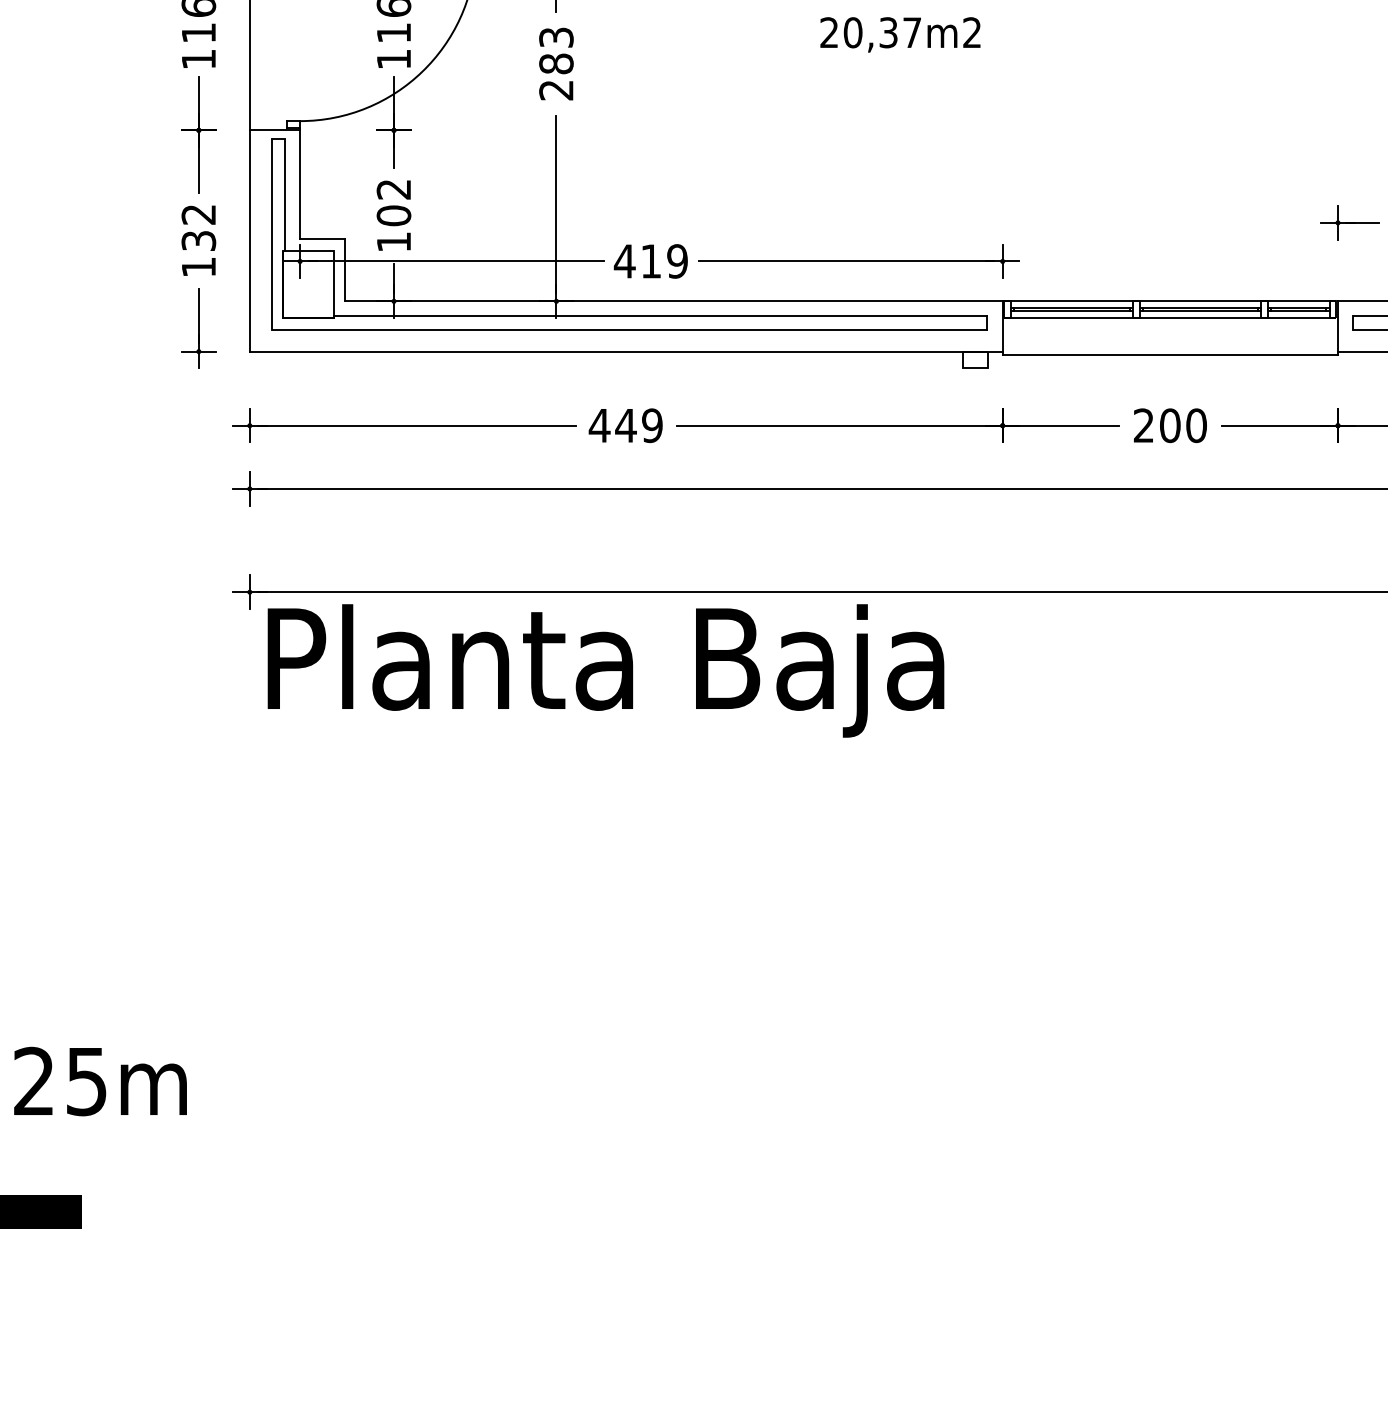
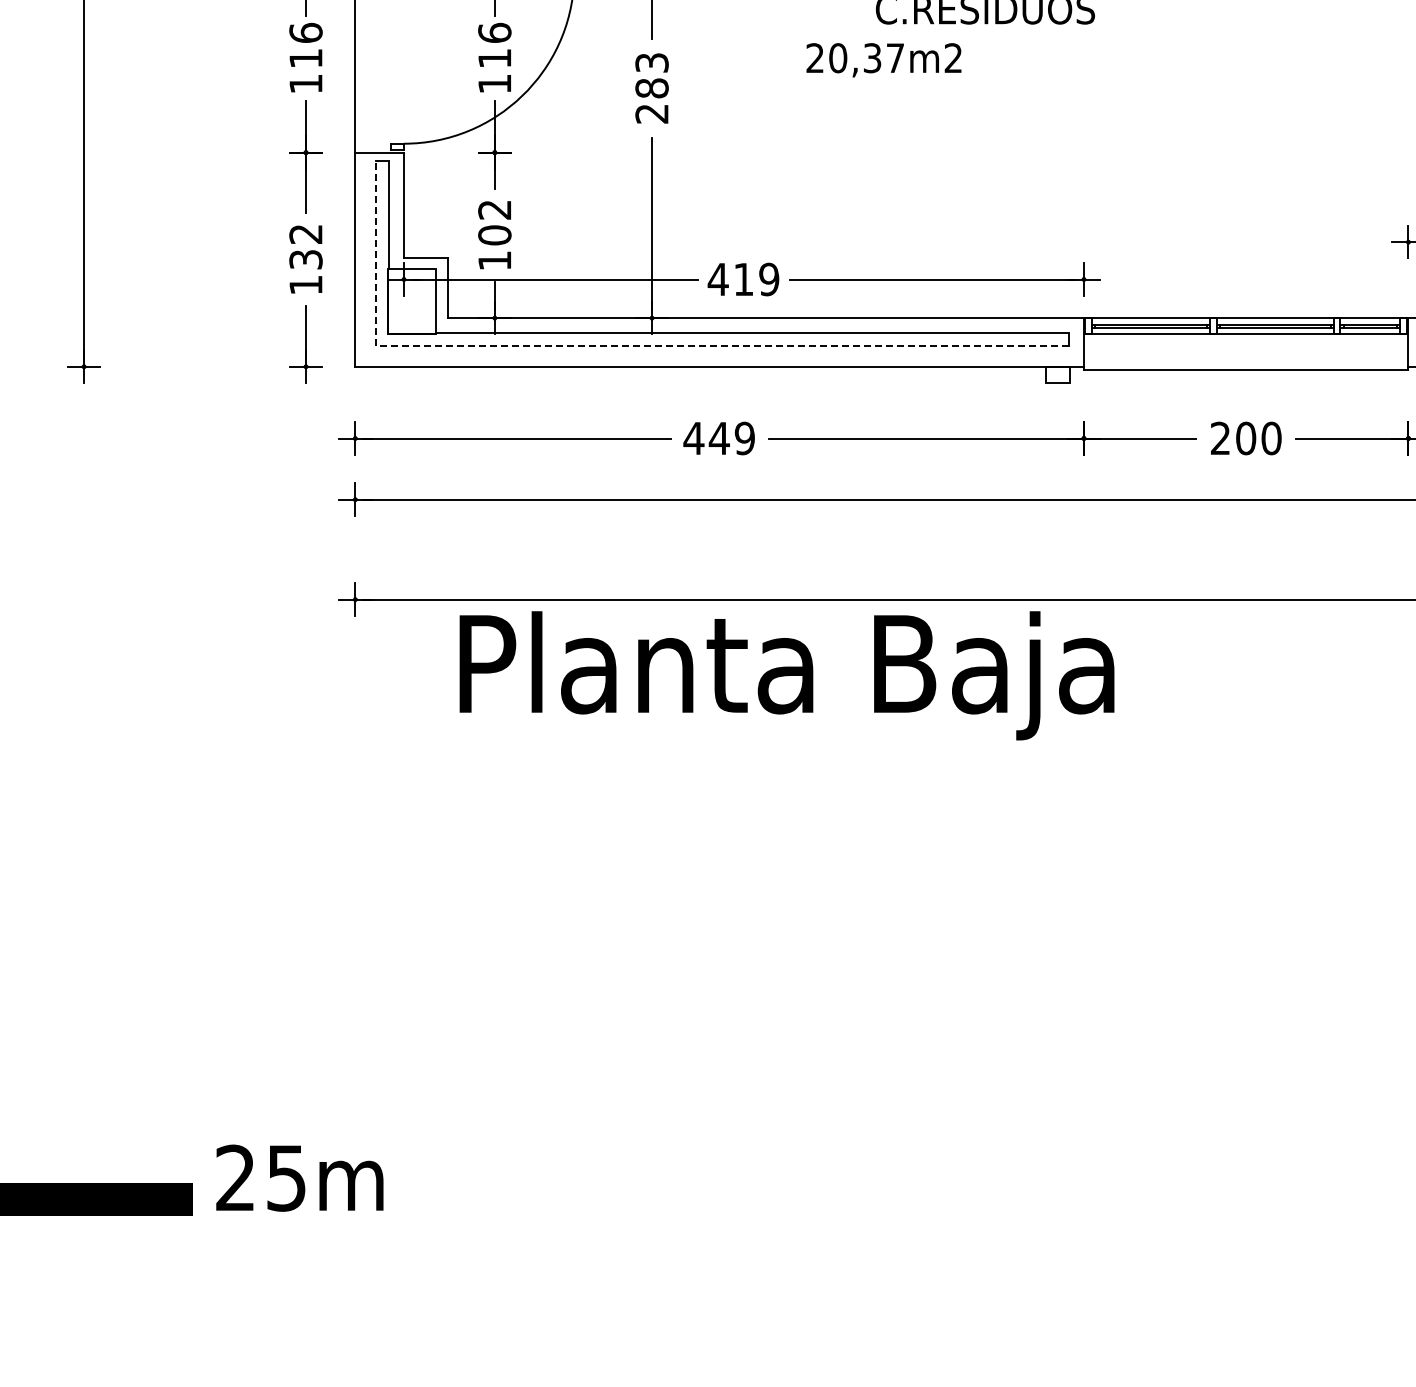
text: (899, 35) -> (883, 60), moved
line: (533, 329) -> (629, 345), solid -> dashed
text: (605, 670) -> (786, 675), moved
text: (100, 1080) -> (299, 1177), moved

